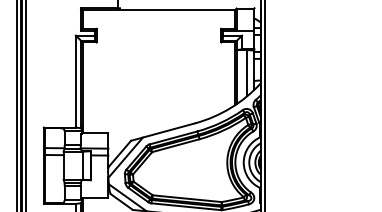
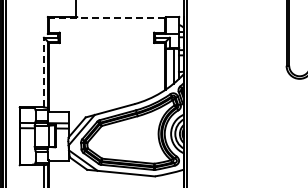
line: (158, 10) -> (106, 18), solid -> dashed
line: (75, 81) -> (43, 72), solid -> dashed

